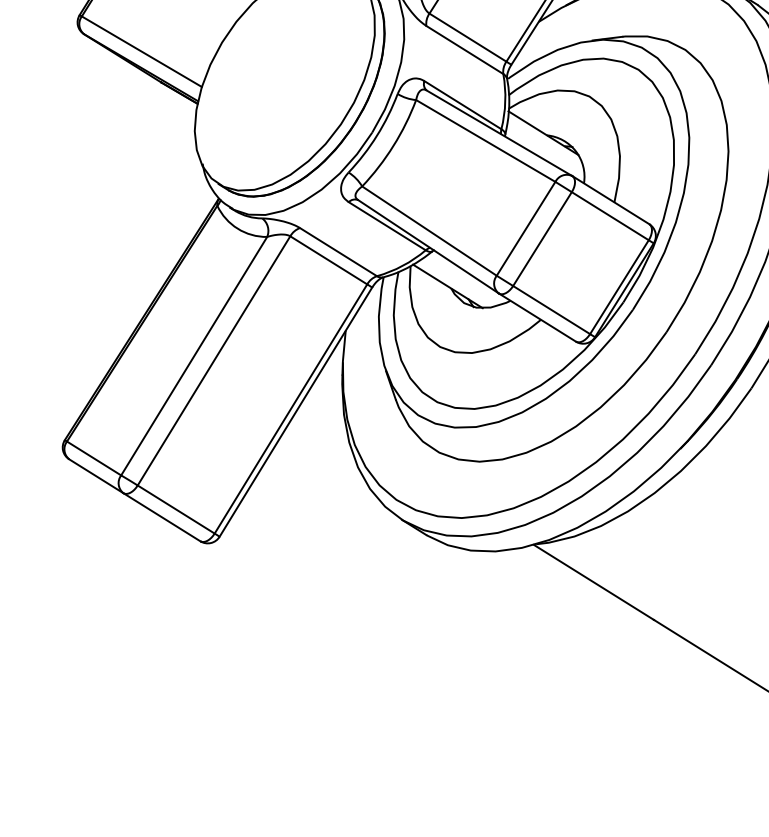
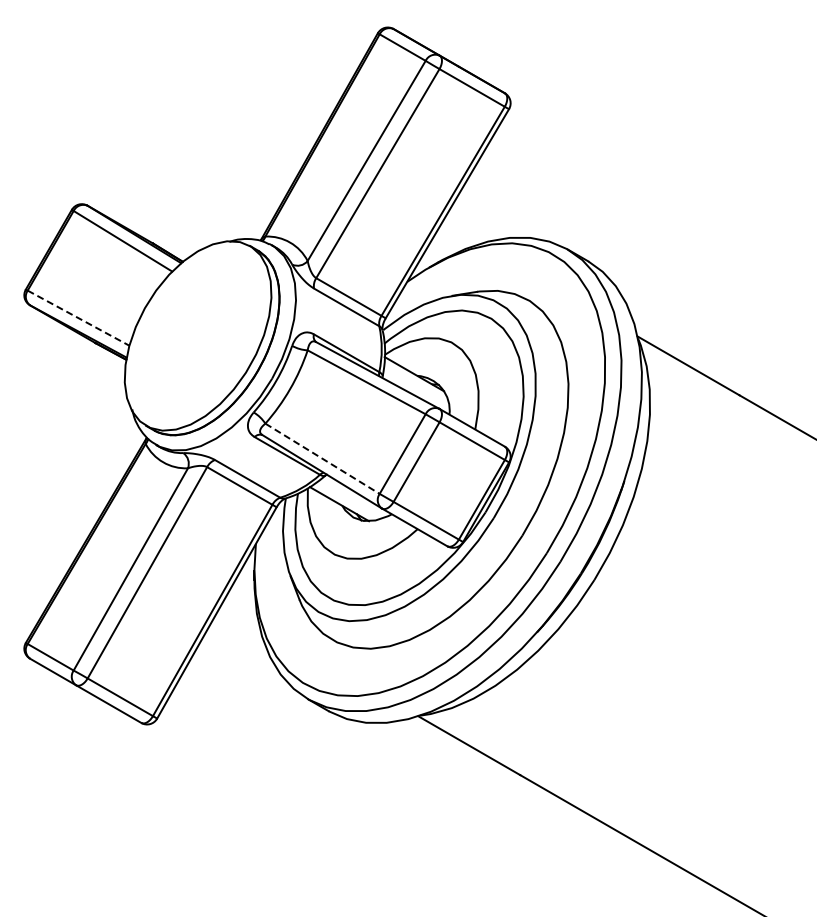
line: (141, 52) -> (78, 318), solid -> dashed
line: (429, 231) -> (322, 459), solid -> dashed

